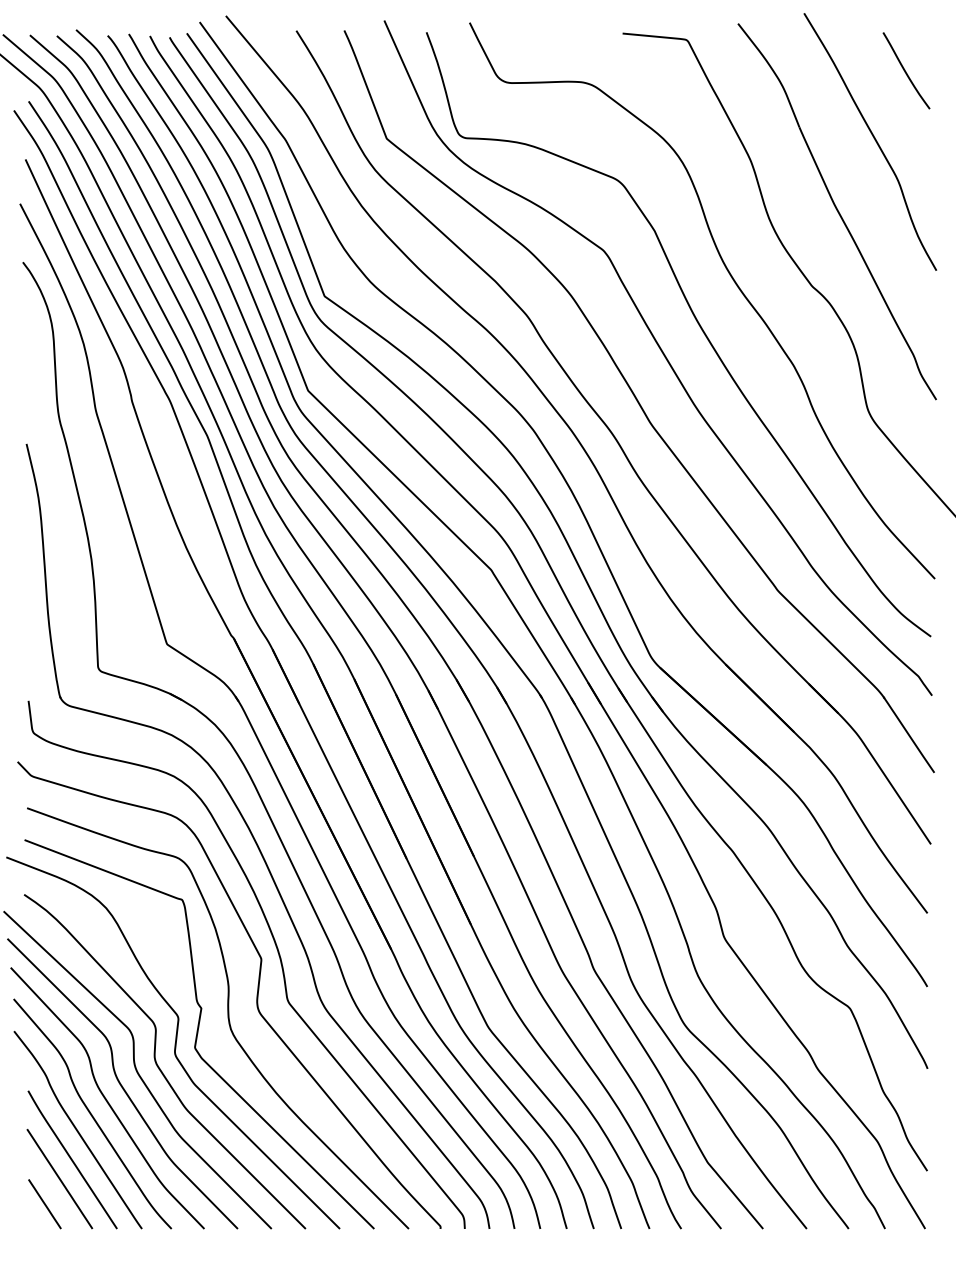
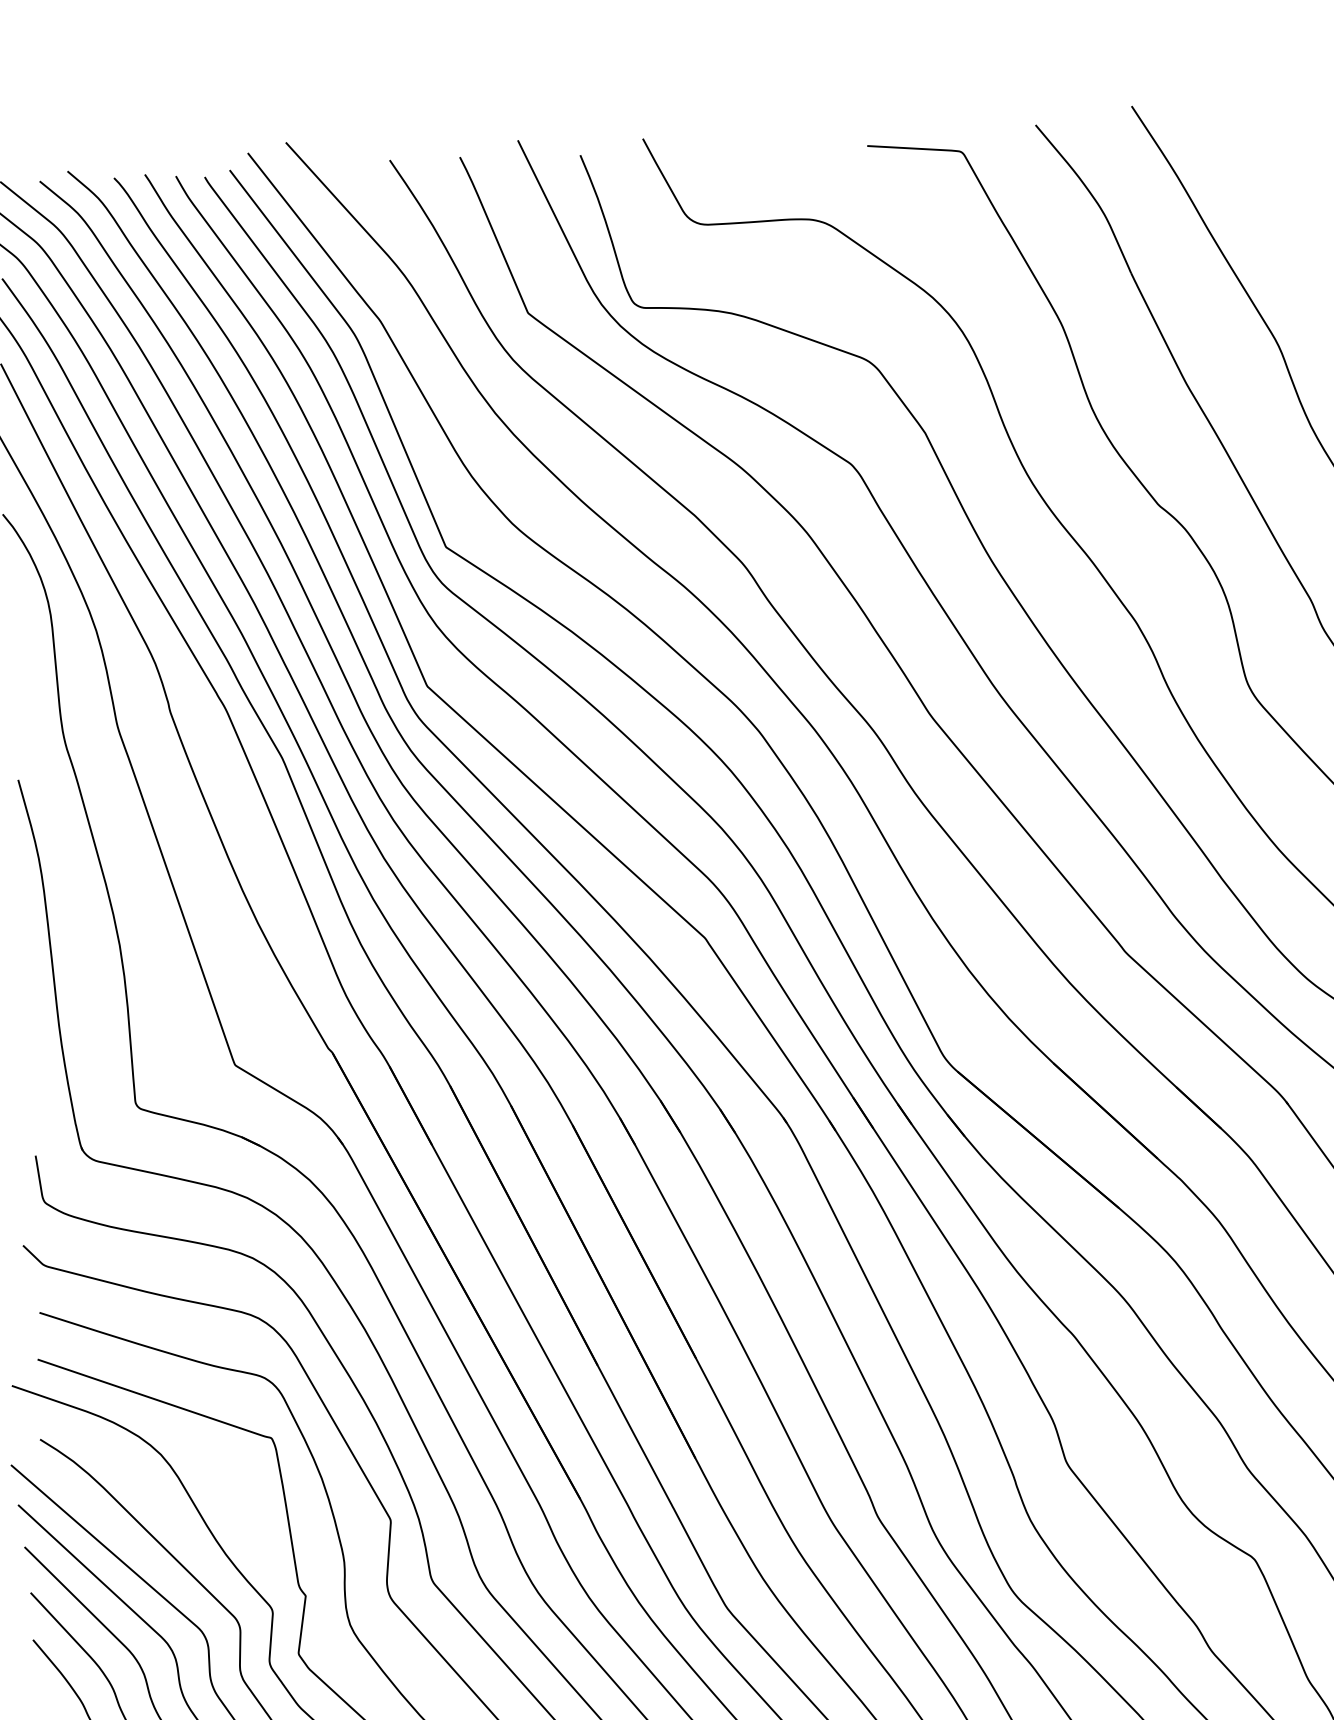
curve: (905, 70) -> (1283, 184), removed

